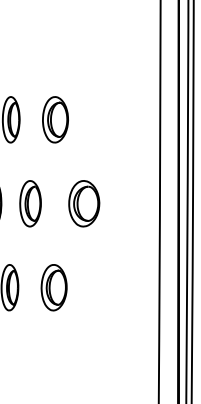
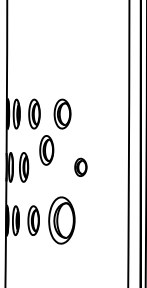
part: (30, 203) -> (46, 150), moved
part: (83, 203) -> (80, 167), size x0.6
part: (53, 287) -> (61, 220), size x1.6

